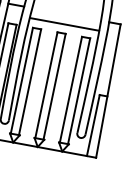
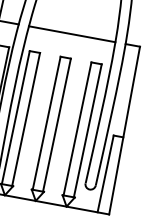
line: (64, 24) -> (71, 34), moved

